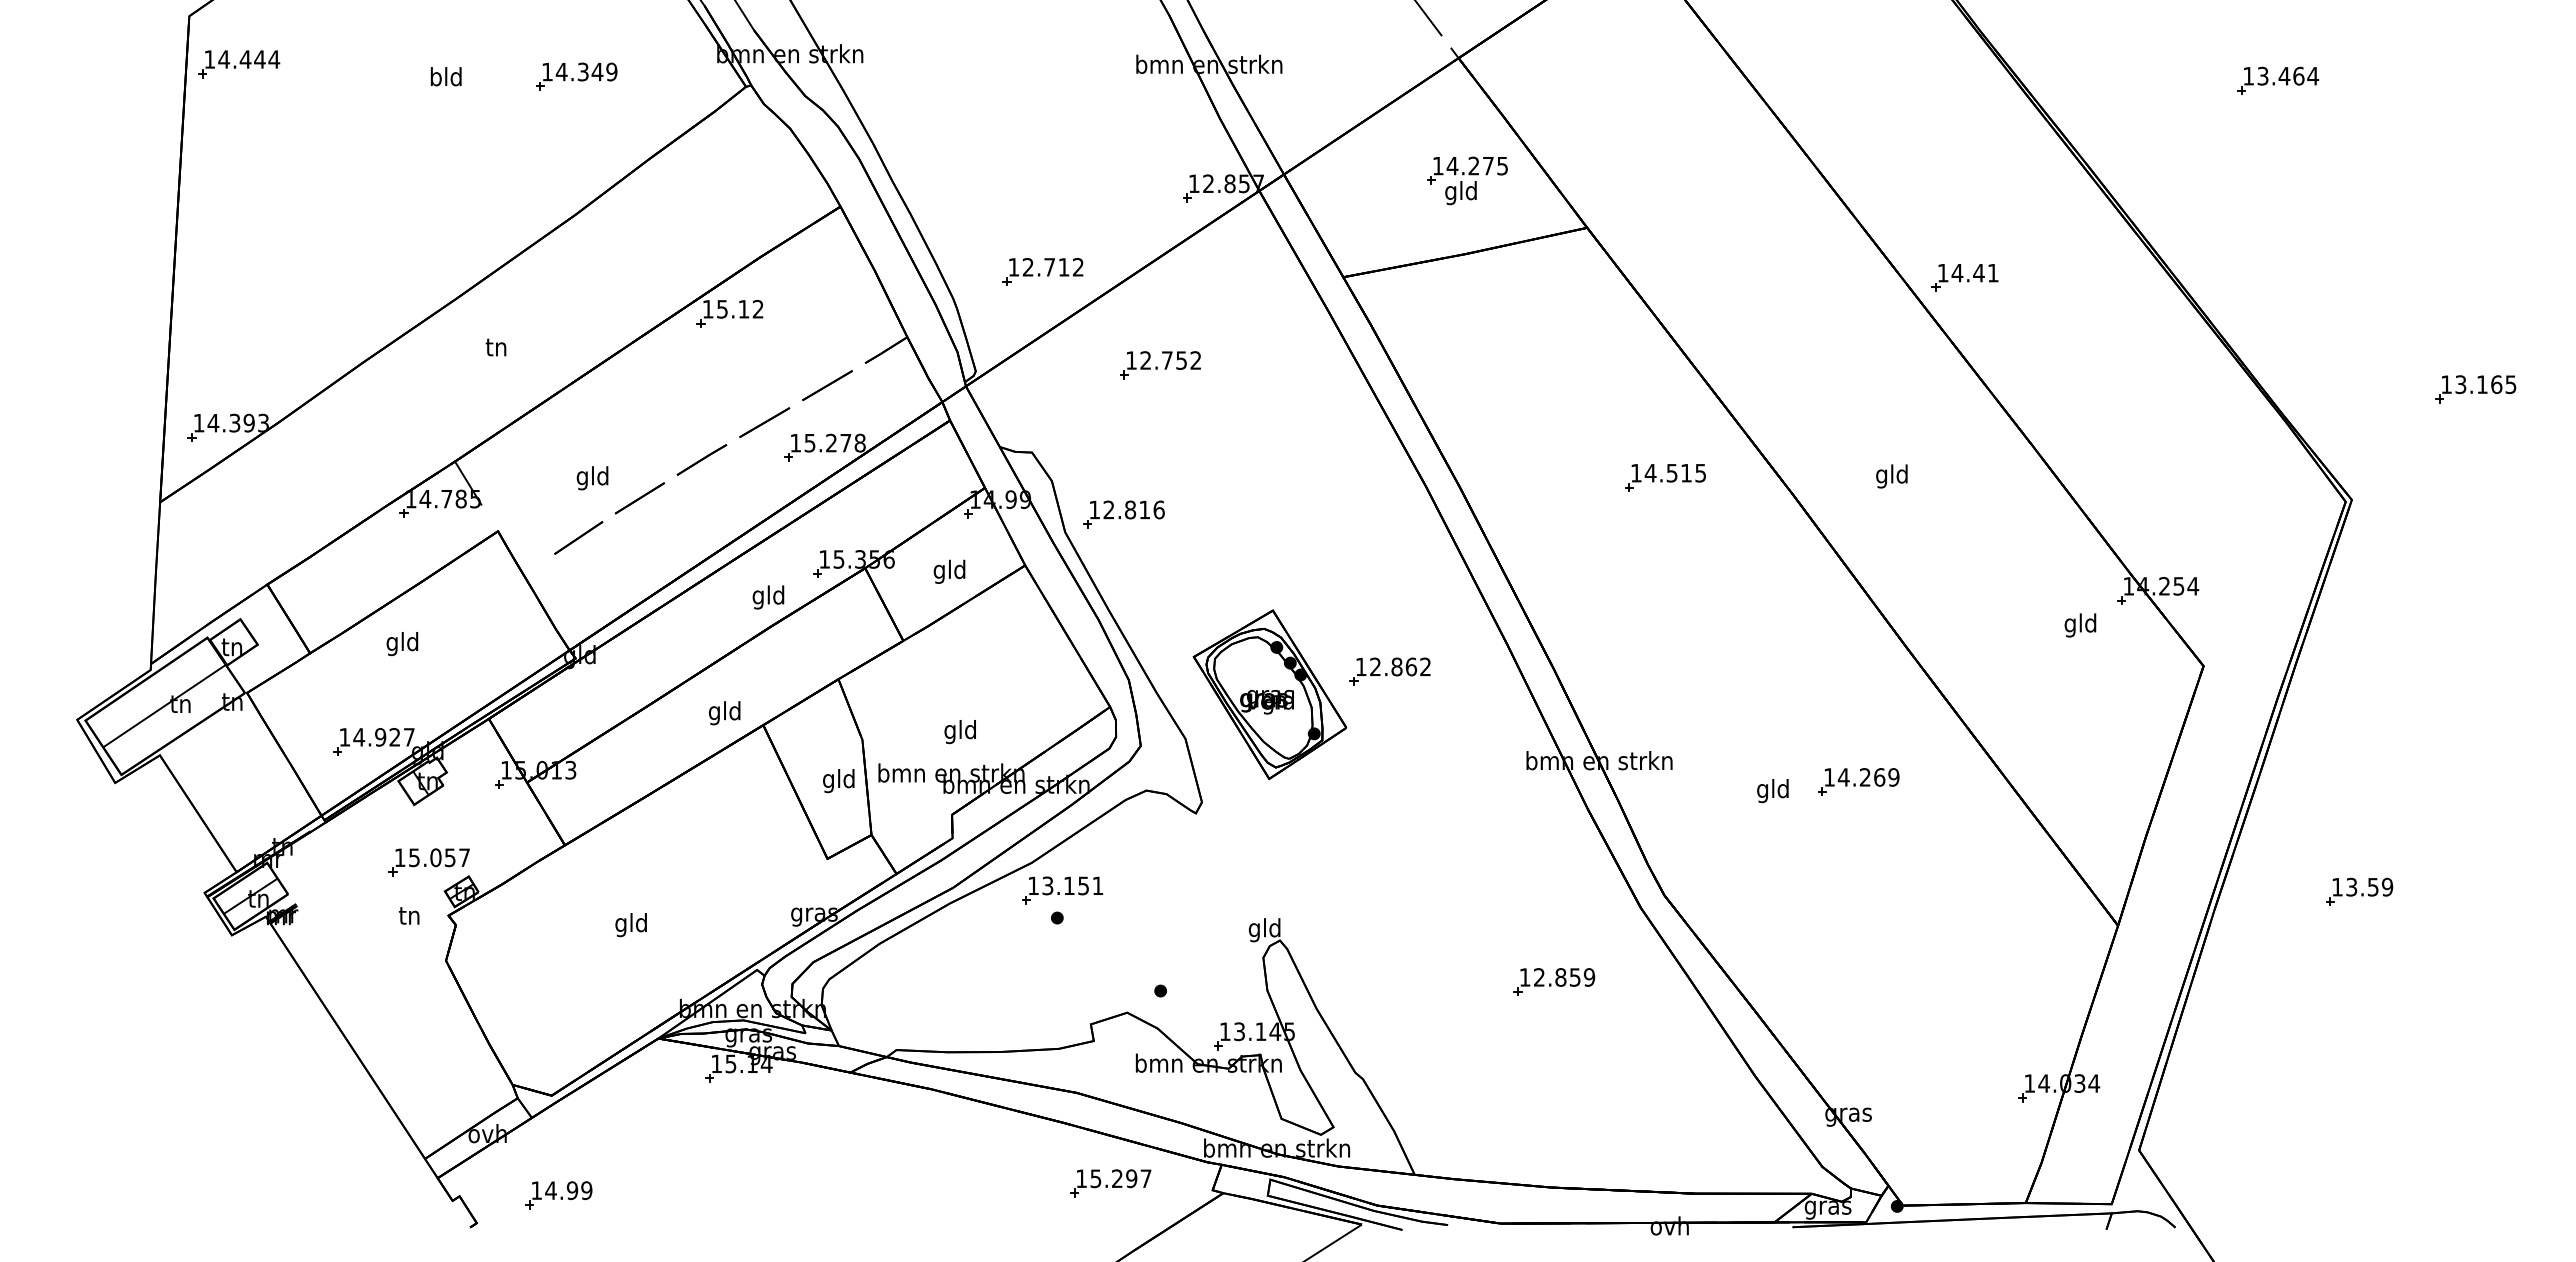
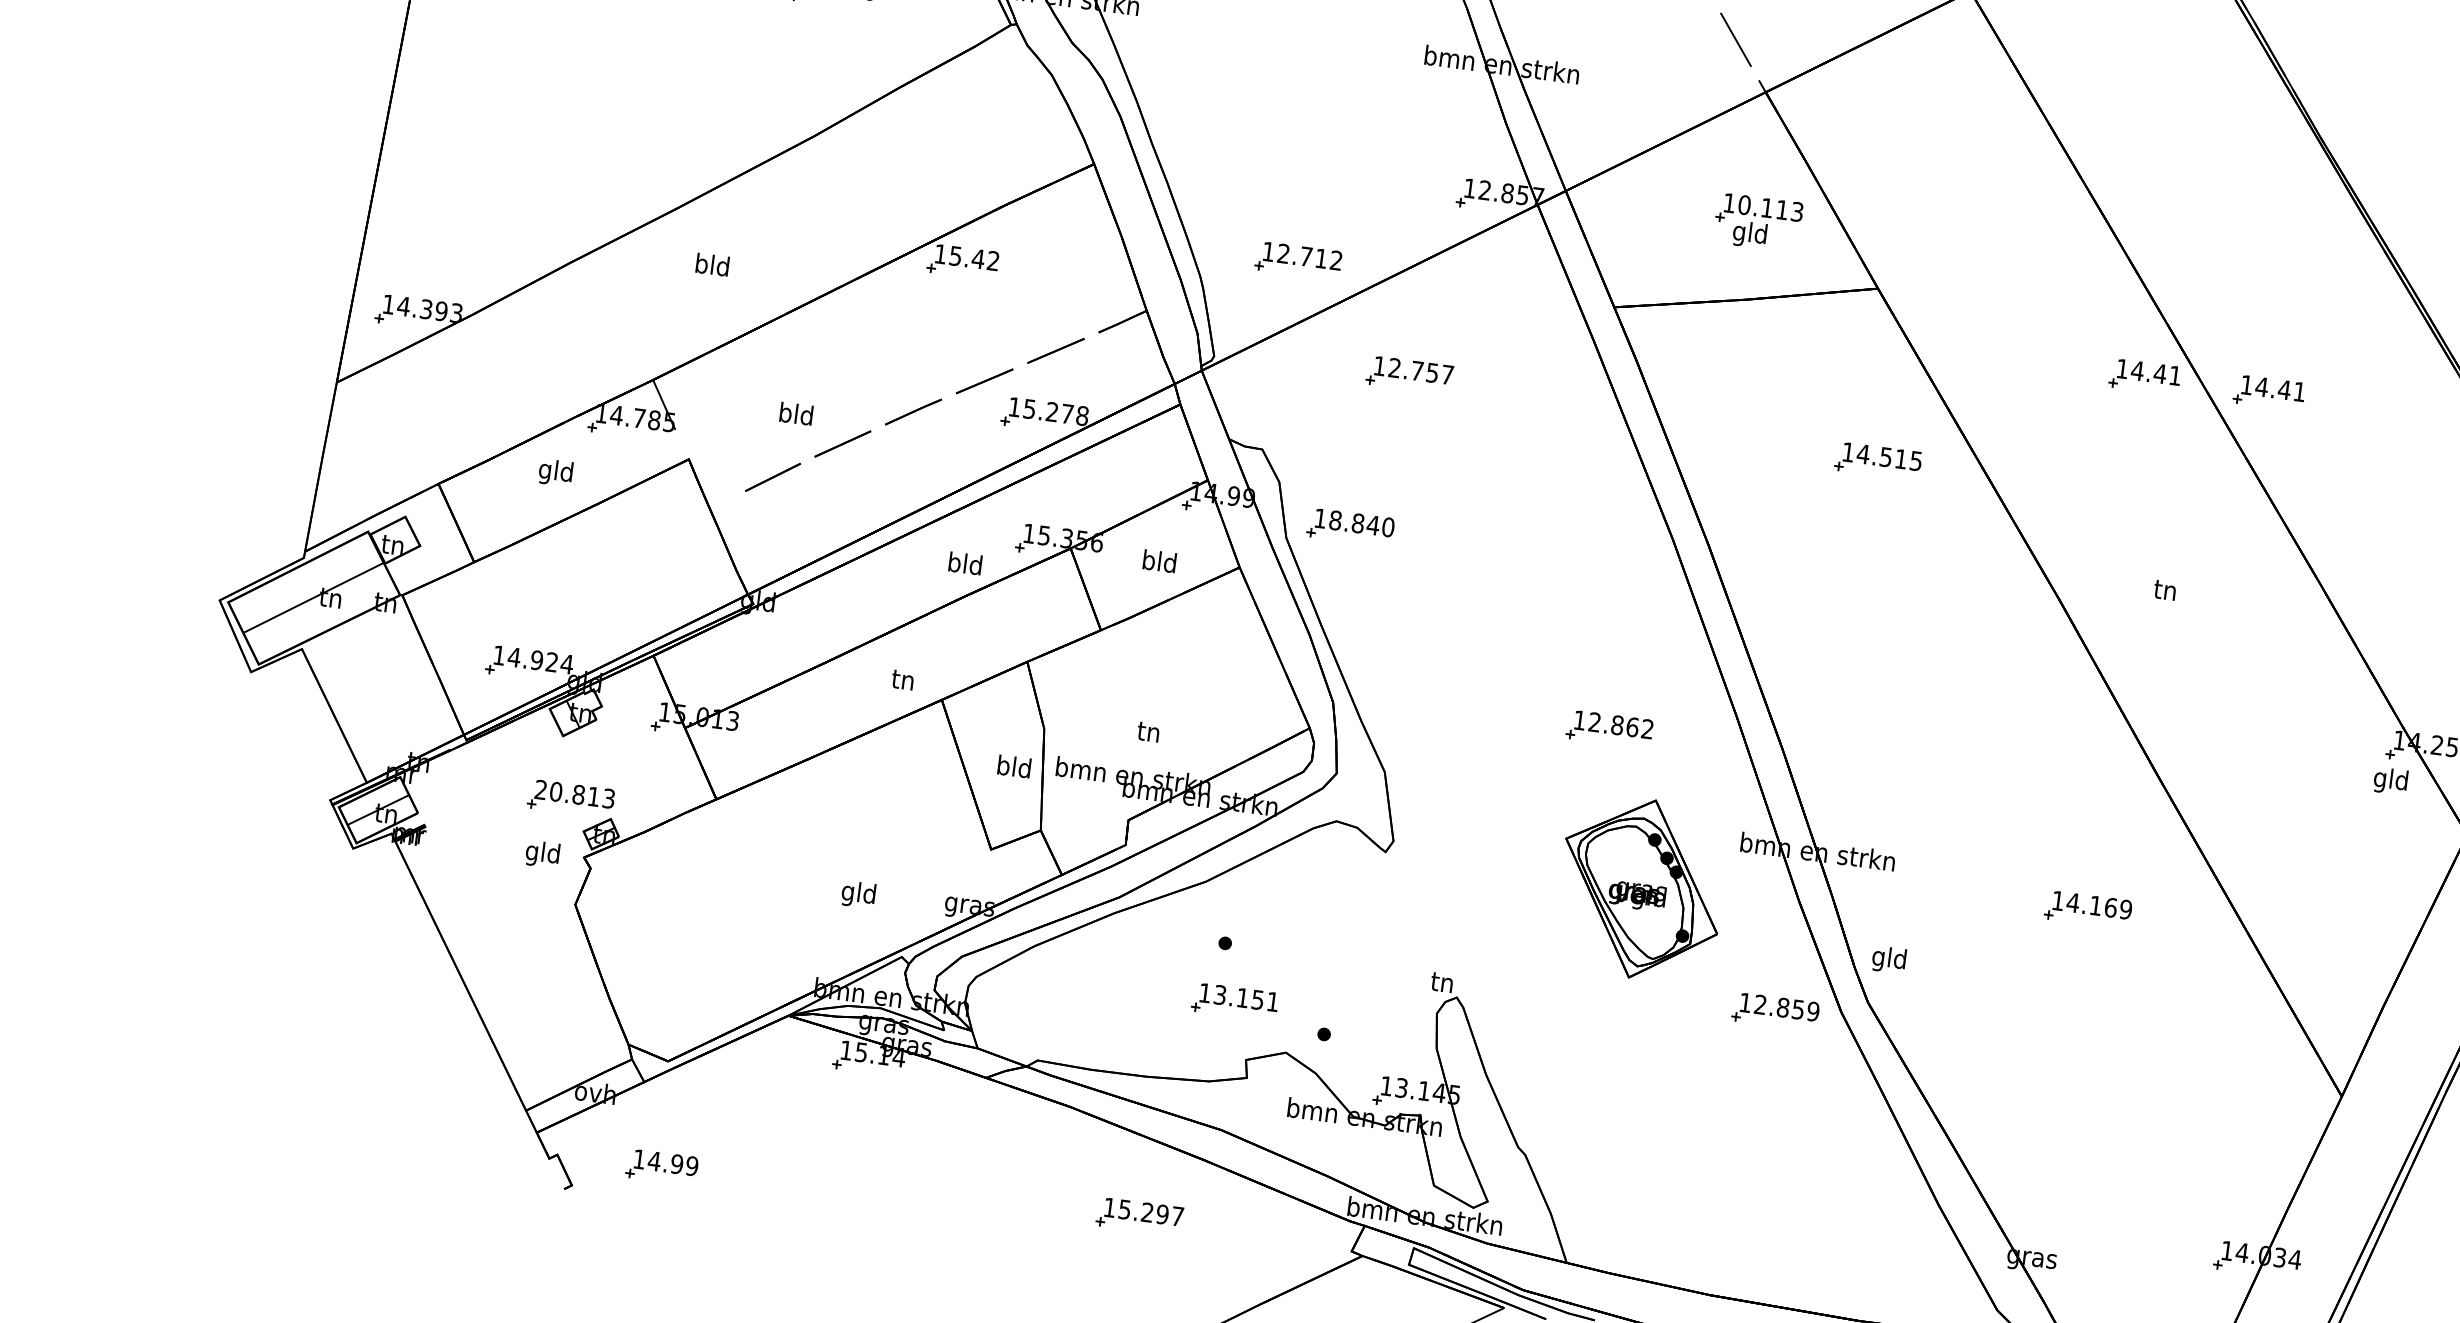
text: (1476, 165) -> (1769, 207), 14.275 -> 10.113
part: (1846, 277) -> (2144, 376), added
text: (743, 309) -> (977, 259), 15.12 -> 15.42
text: (496, 346) -> (712, 264), tn -> bld
text: (1195, 360) -> (1447, 374), 12.752 -> 12.757
text: (1891, 476) -> (2164, 592), gld -> tn
part: (1665, 477) -> (1878, 460), moved
text: (582, 478) -> (785, 415), gld -> bld
text: (1133, 509) -> (1361, 523), 12.816 -> 18.840
text: (939, 571) -> (1148, 562), gld -> bld
text: (758, 597) -> (954, 564), gld -> bld
text: (2080, 625) -> (2390, 781), moved
text: (402, 644) -> (555, 473), moved
part: (1269, 694) -> (1640, 888), moved
text: (724, 713) -> (902, 682), gld -> tn
text: (959, 732) -> (1147, 734), gld -> tn
text: (409, 737) -> (567, 664), 14.927 -> 14.924
text: (1864, 777) -> (2094, 905), 14.269 -> 14.169
text: (828, 781) -> (1002, 768), gld -> bld
text: (1772, 791) -> (1888, 960), moved
text: (431, 857) -> (574, 793), 15.057 -> 20.813
part: (1062, 890) -> (1234, 1001), moved
text: (409, 917) -> (542, 854), tn -> gld
text: (630, 925) -> (857, 895), moved
text: (1264, 930) -> (1441, 984), gld -> tn
part: (1554, 981) -> (1775, 1011), moved
part: (1110, 1183) -> (1139, 1216), moved

